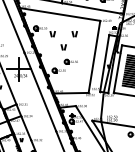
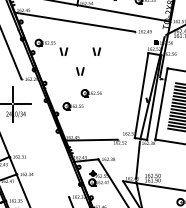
line: (94, 56) -> (126, 85), removed
line: (40, 91) -> (45, 137), removed

